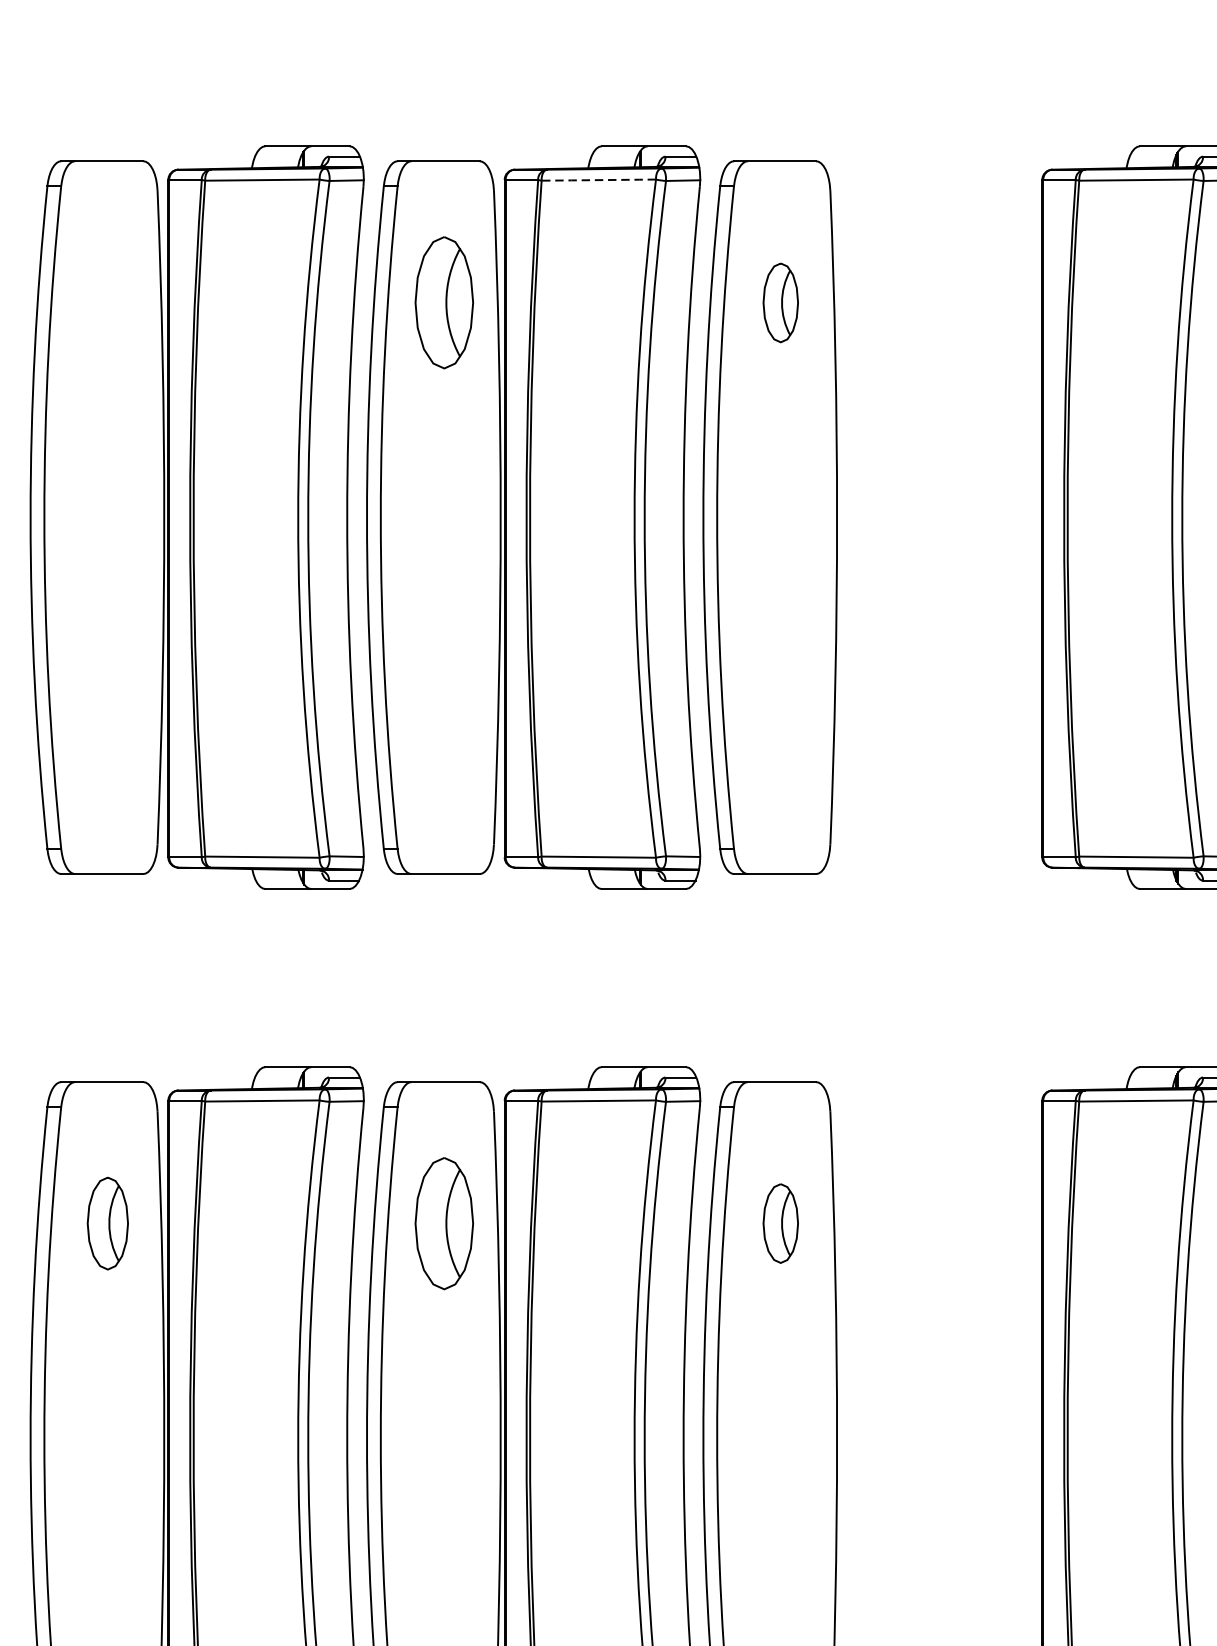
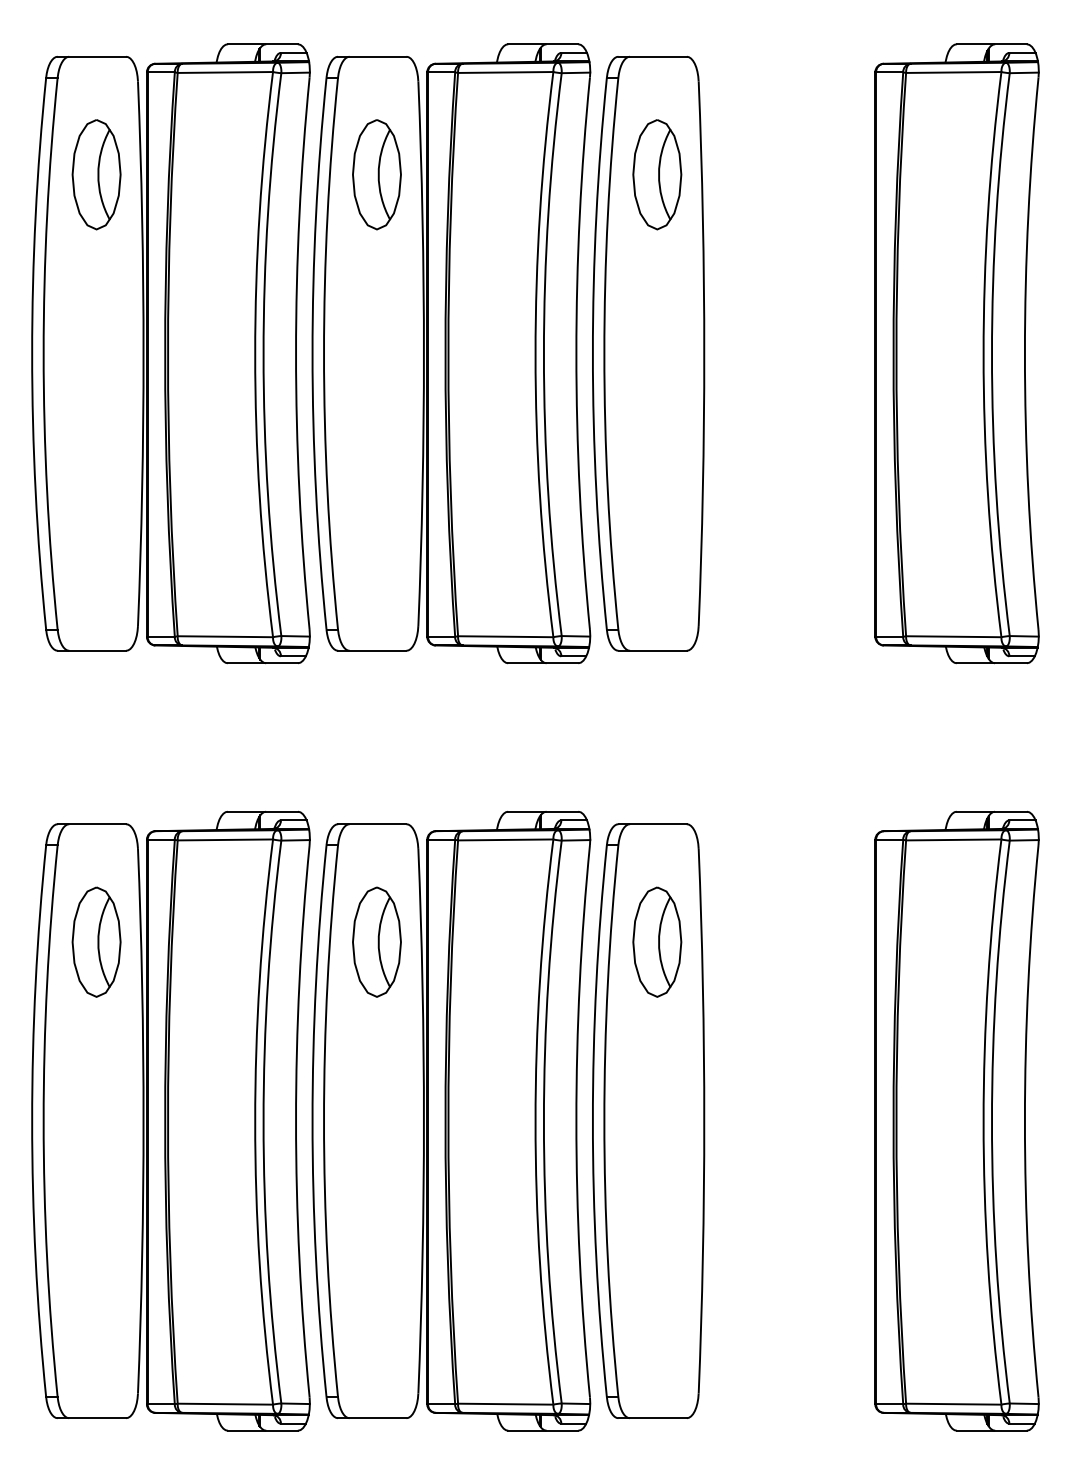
line: (598, 180) -> (505, 72), dashed -> solid
part: (107, 302) -> (96, 174), added
part: (780, 302) -> (657, 174), size x1.67
part: (107, 1222) -> (96, 941), size x1.43
part: (780, 1222) -> (657, 941), size x1.67

